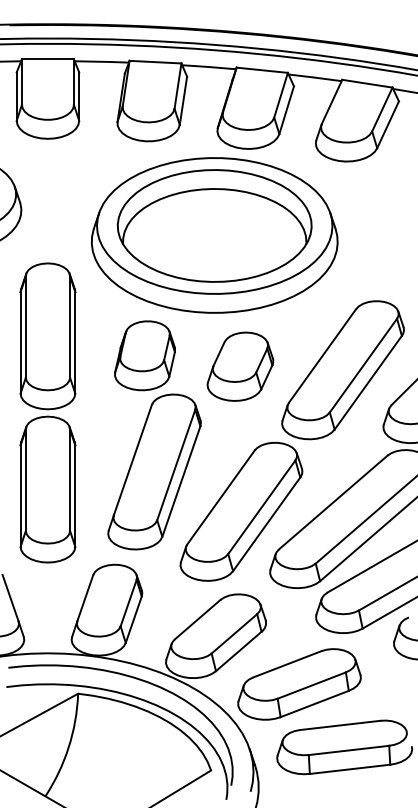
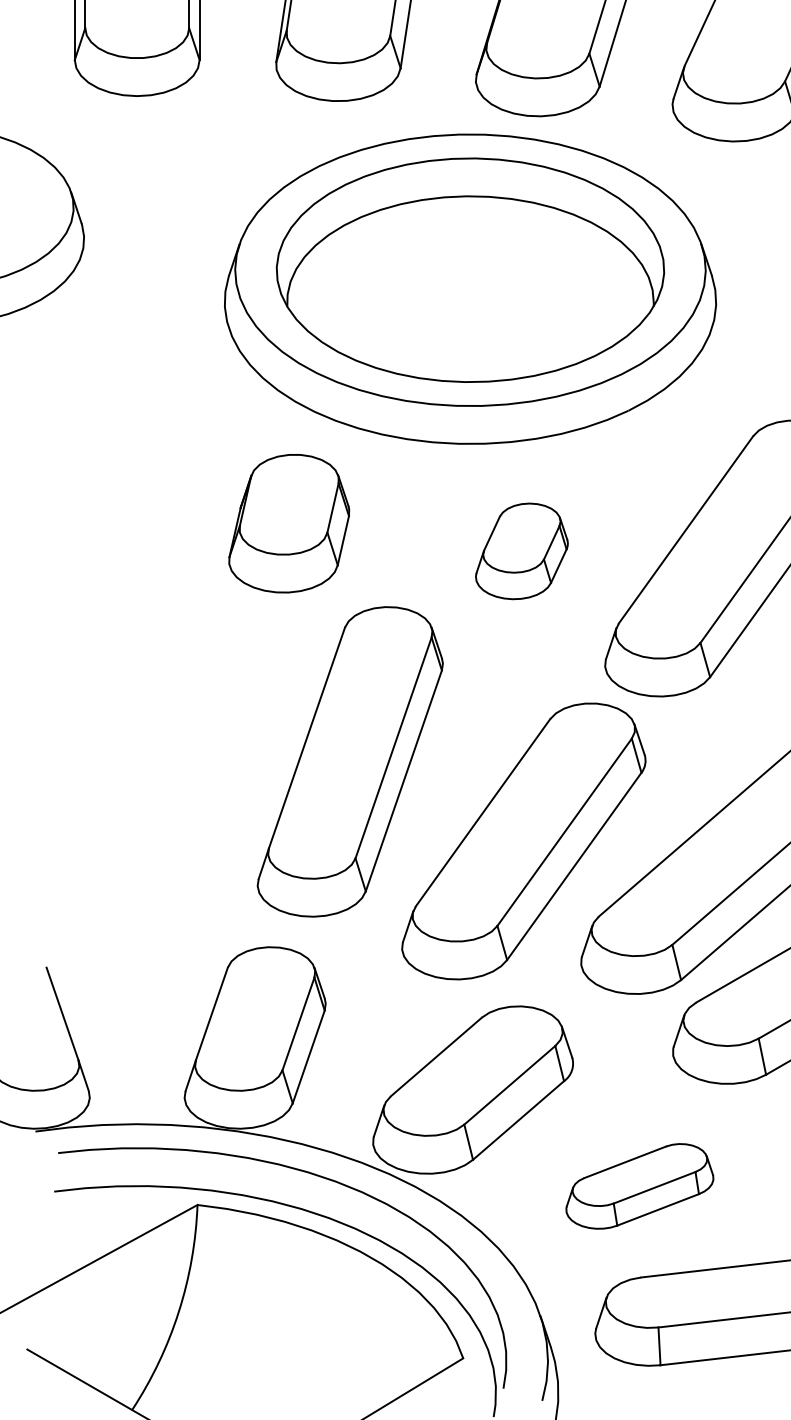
part: (144, 355) -> (288, 523), moved
part: (240, 366) -> (521, 551), size x0.7
part: (47, 412) -> (136, 642), removed
part: (299, 684) -> (639, 1186), size x0.6

